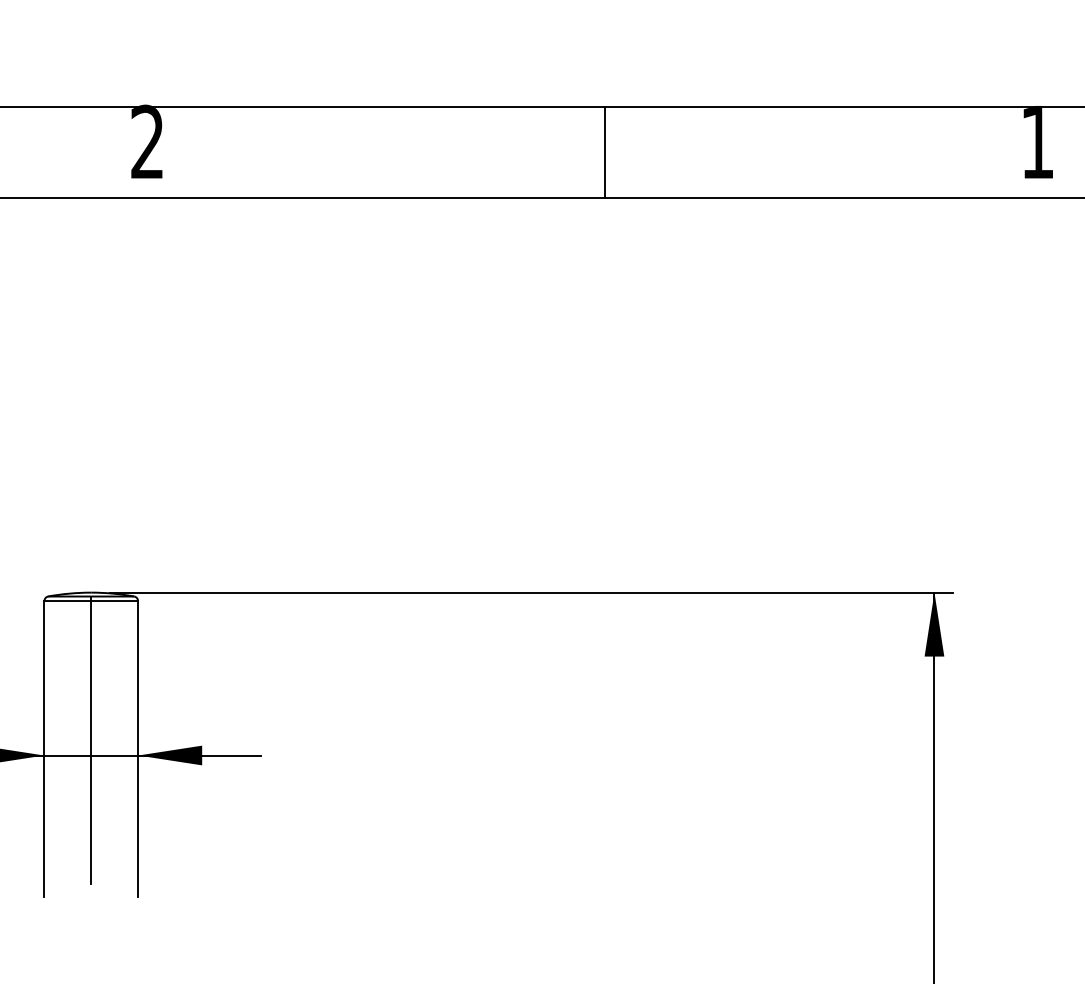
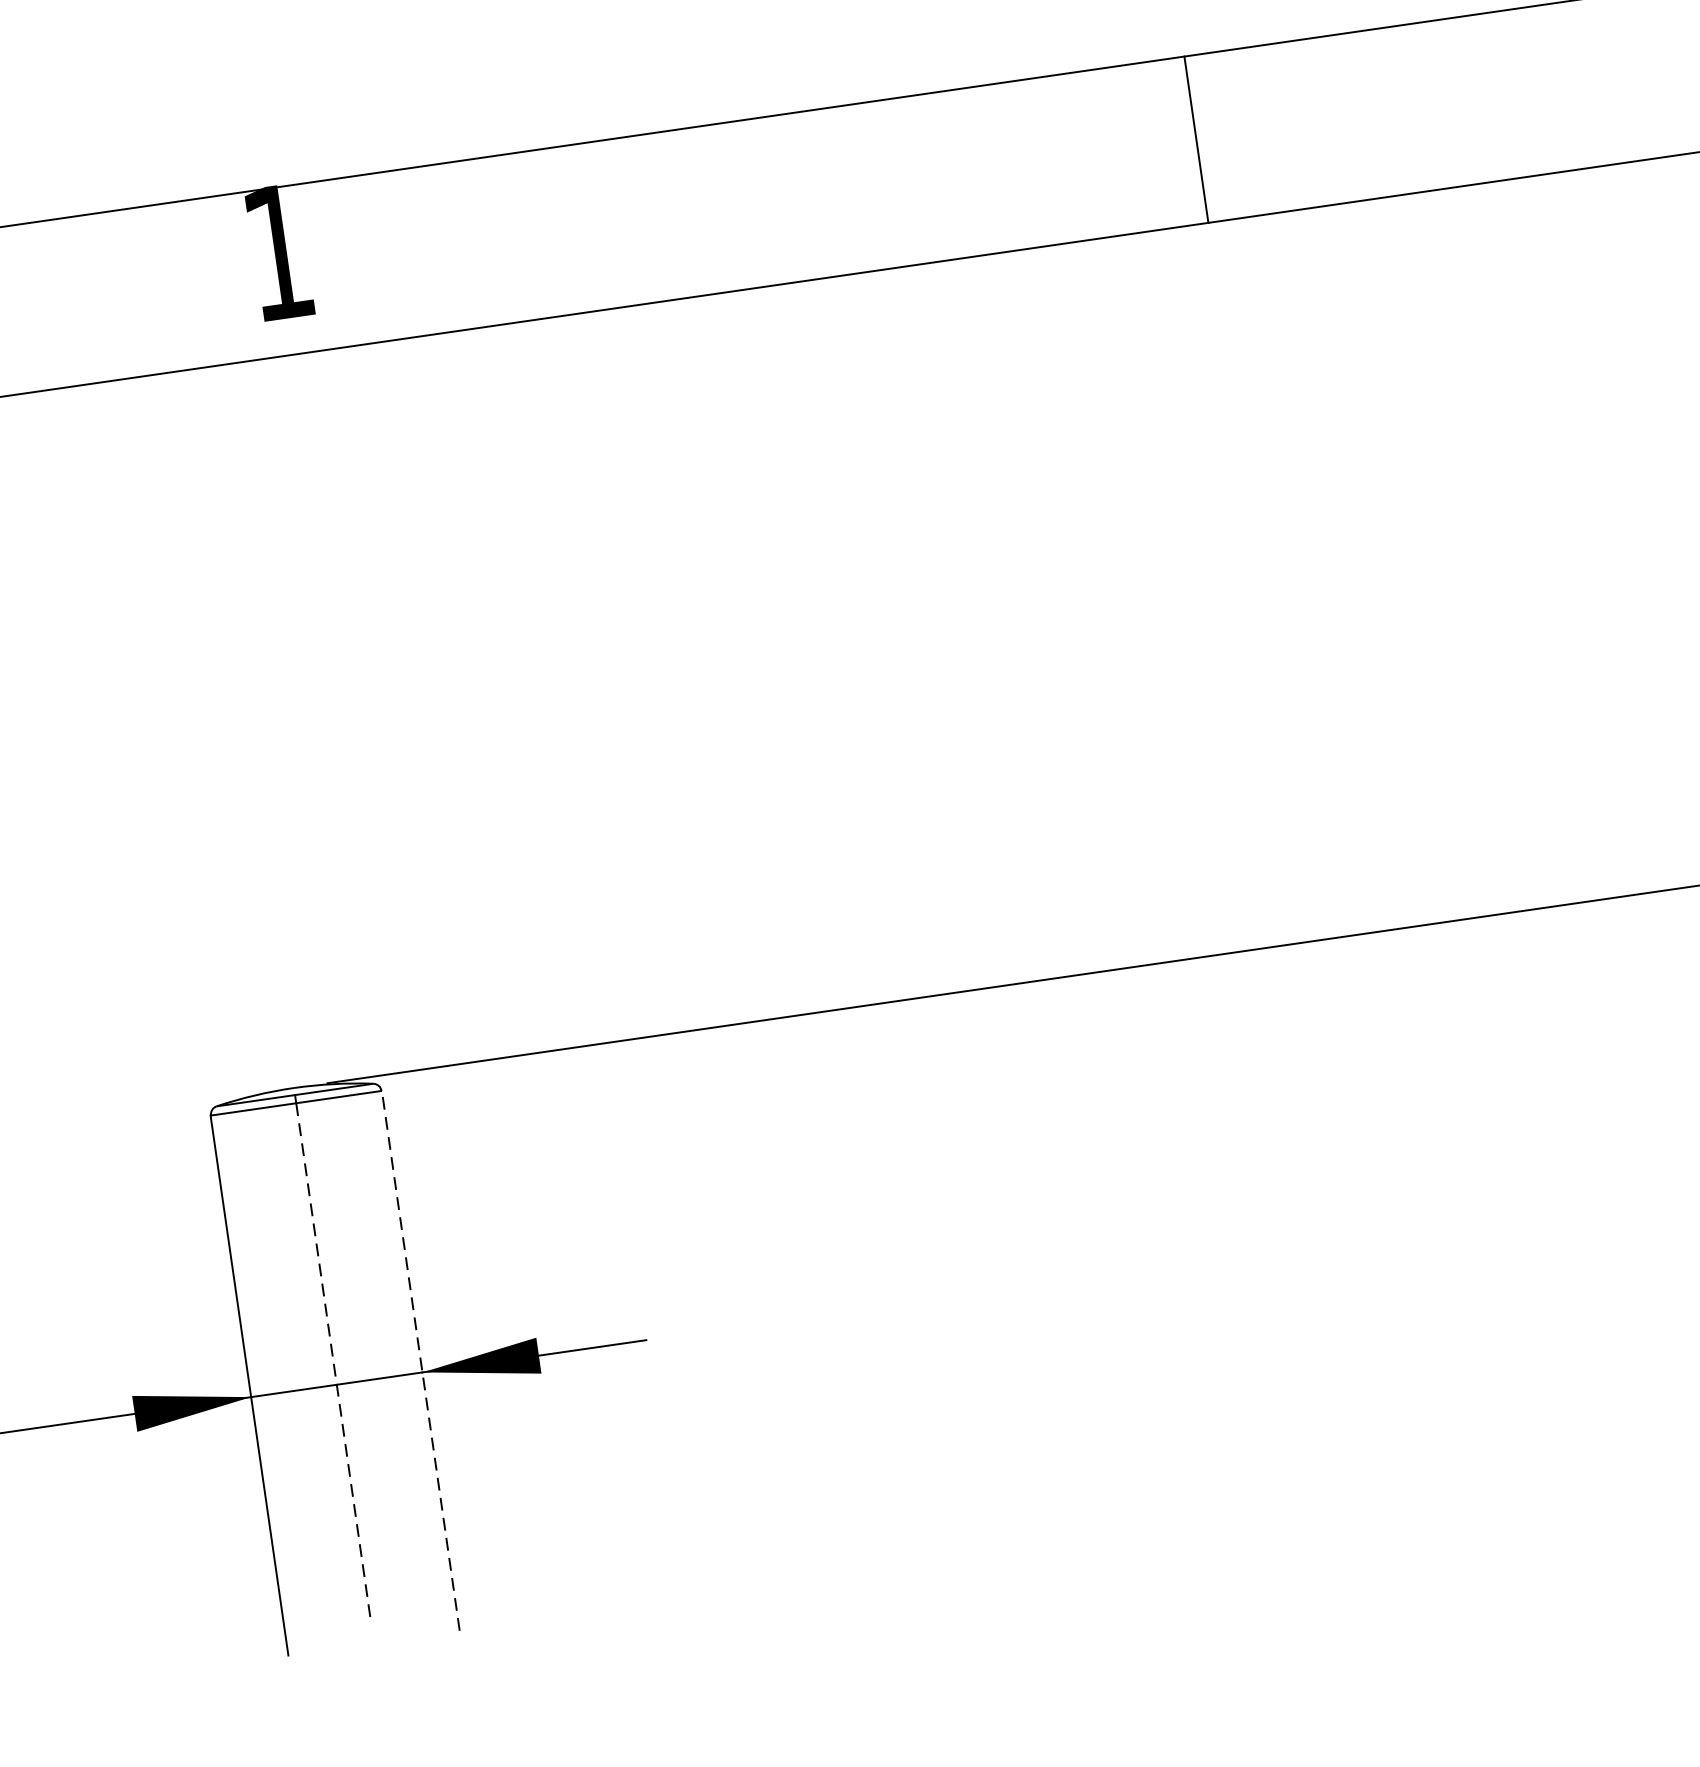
text: (146, 141) -> (276, 251), 2 -> 1
line: (604, 152) -> (1195, 139), moved
line: (91, 742) -> (333, 1360), solid -> dashed
line: (138, 748) -> (421, 1359), solid -> dashed

